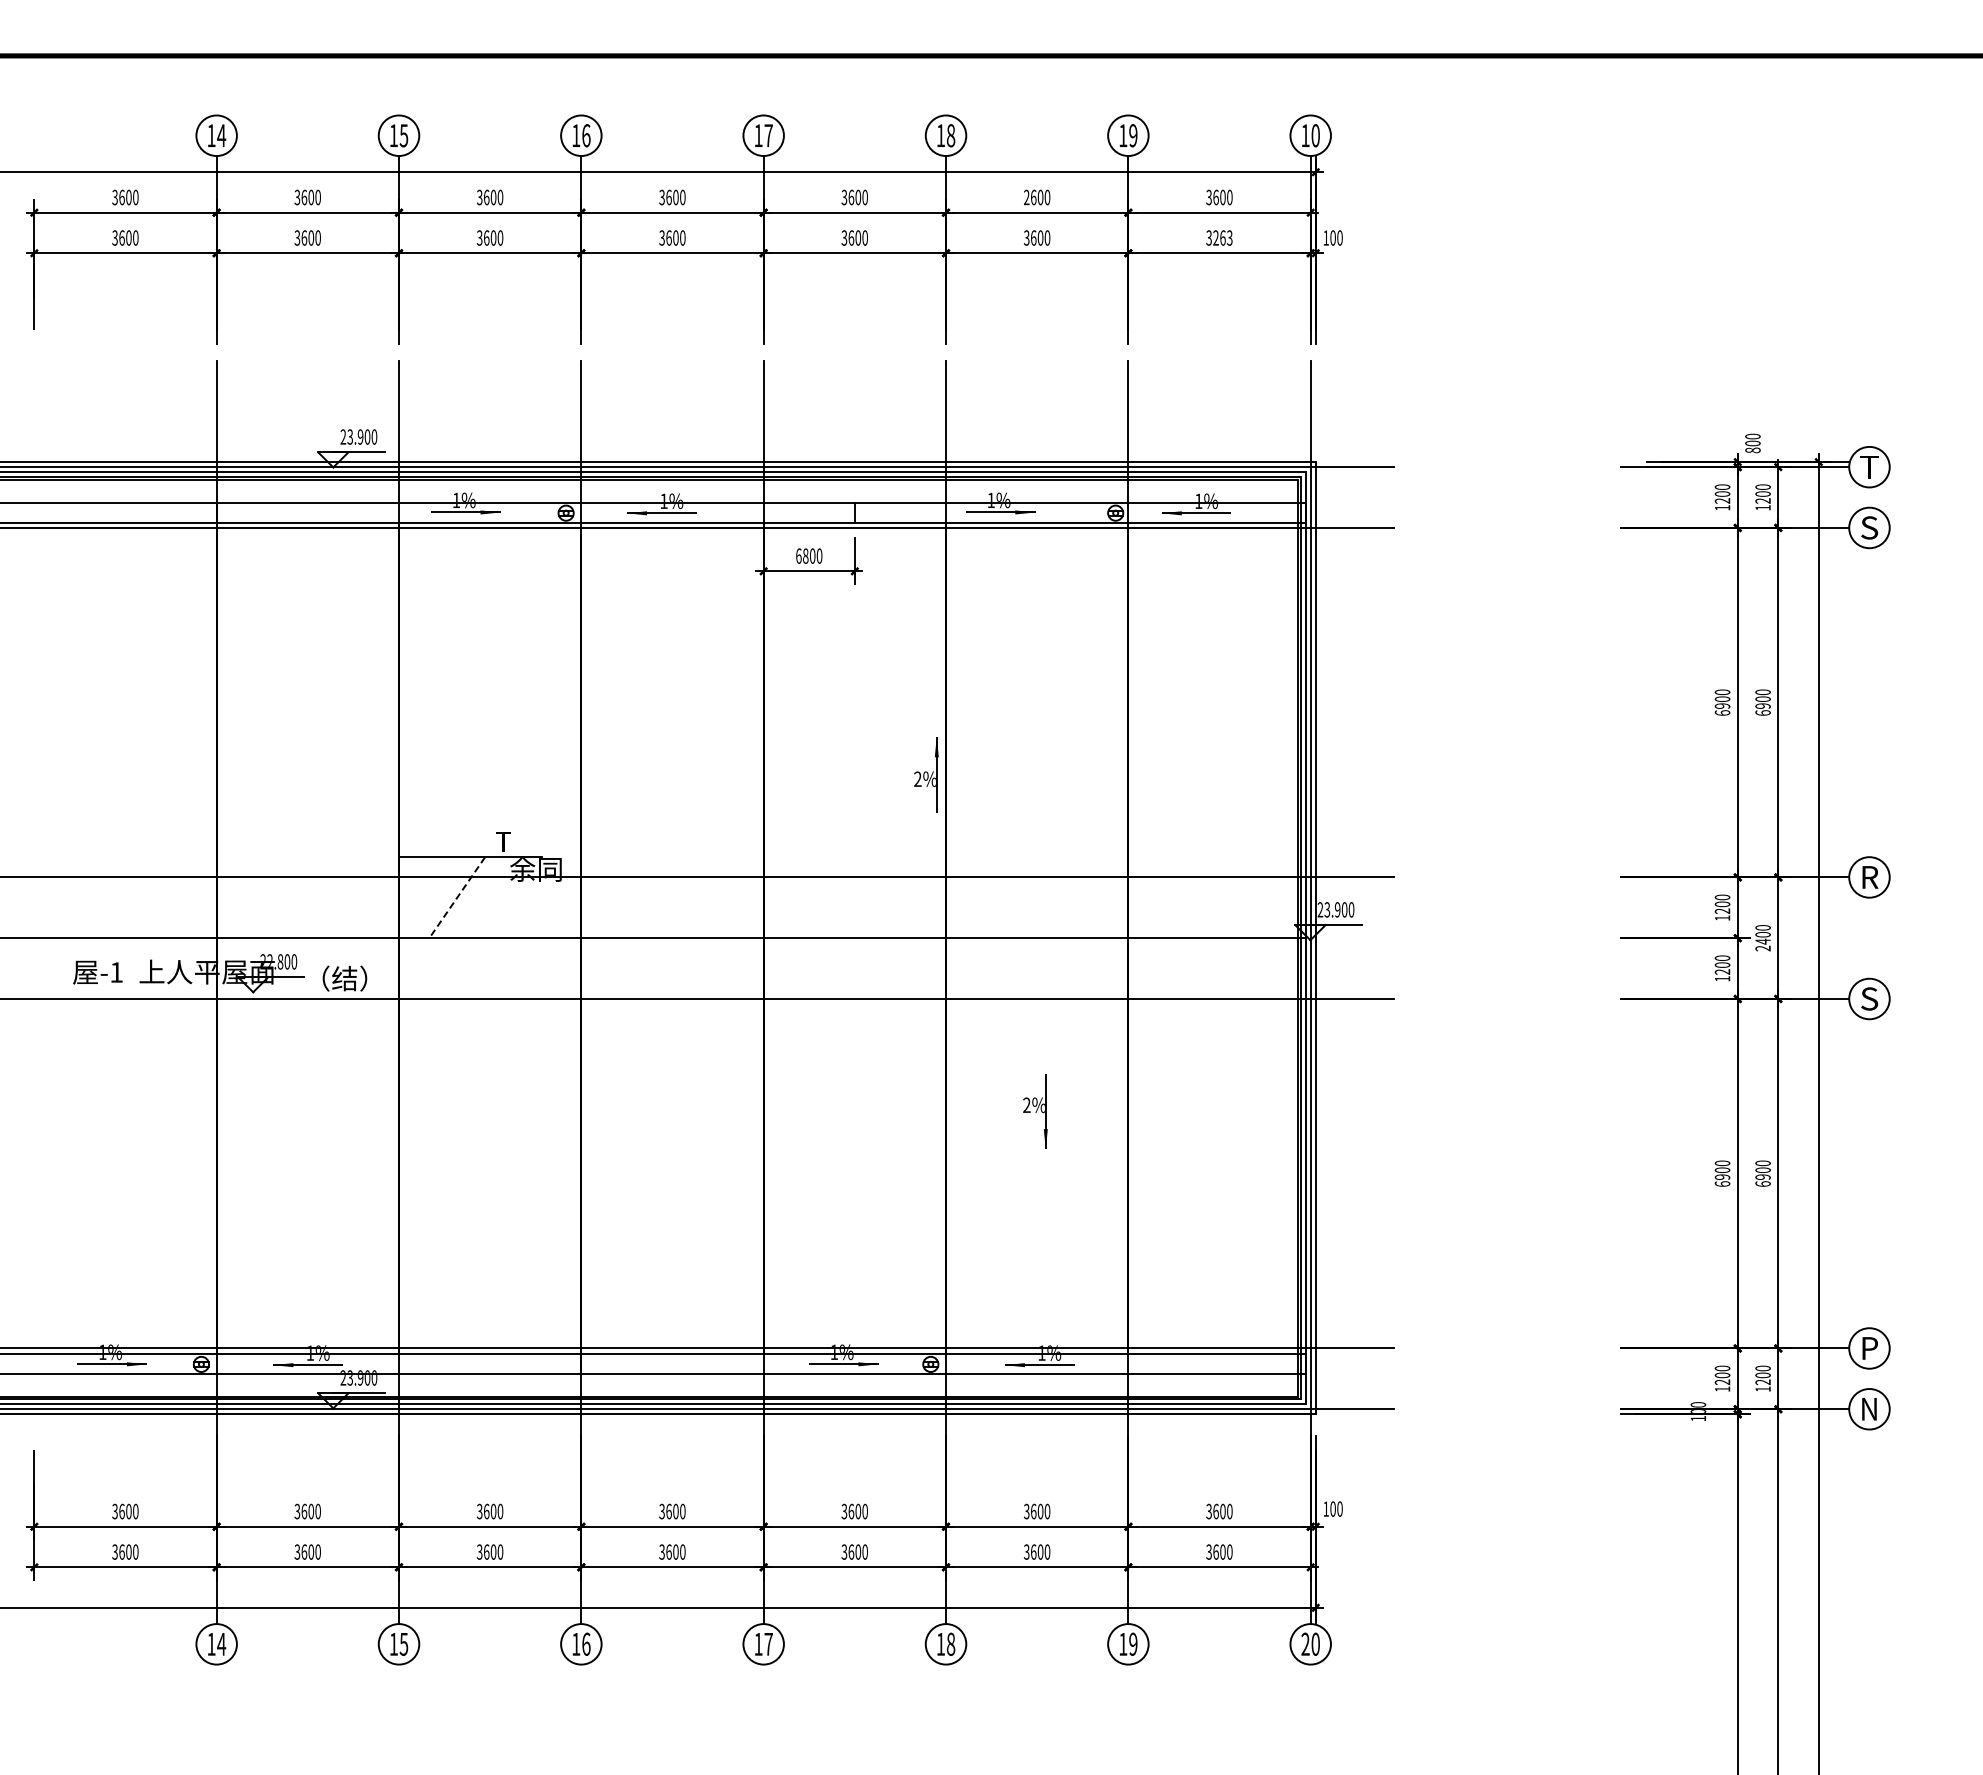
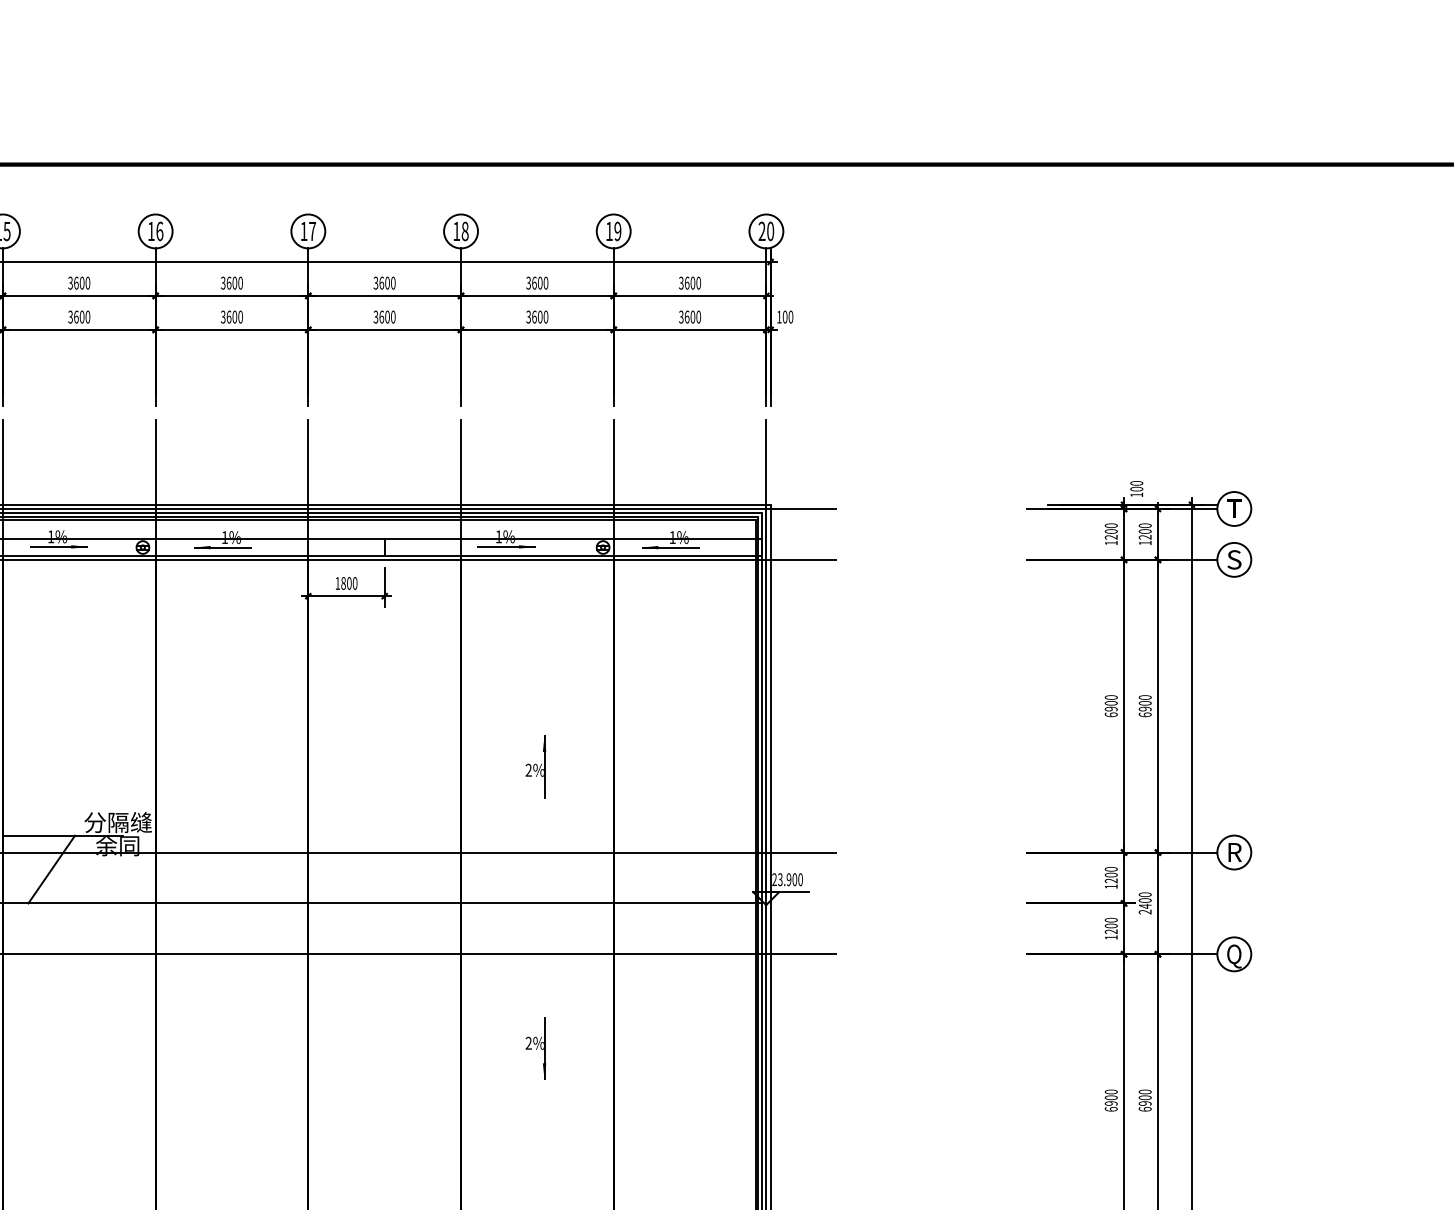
text: (1305, 135) -> (762, 231), 10 -> 20
text: (1026, 197) -> (528, 283), 2600 -> 3600
text: (1222, 237) -> (692, 316), 3263 -> 3600
text: (1752, 450) -> (1136, 495), 800 -> 100
text: (798, 555) -> (337, 582), 6800 -> 1800
part: (926, 774) -> (535, 766), moved
text: (536, 841) -> (118, 822), T -> 分隔缝
line: (456, 898) -> (51, 870), dashed -> solid
text: (1869, 1001) -> (1234, 956), S -> Q

